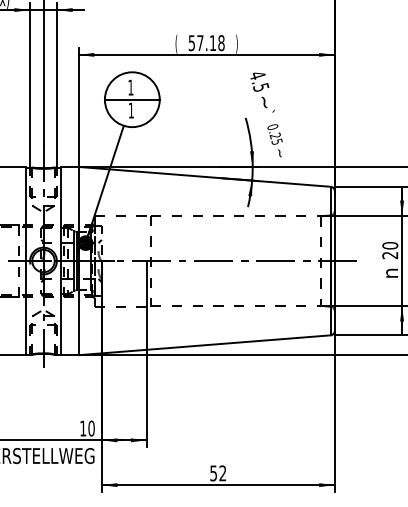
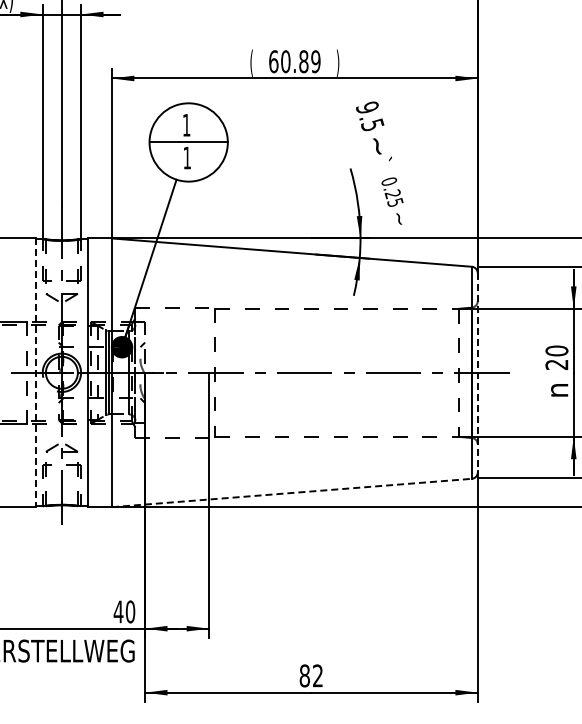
text: (206, 42) -> (294, 61), 57.18 -> 60.89
text: (257, 75) -> (367, 107), 4.5 -> 9.5
line: (334, 260) -> (477, 372), solid -> dashed
line: (25, 261) -> (36, 373), solid -> dashed
line: (204, 345) -> (291, 493), solid -> dashed
text: (83, 428) -> (118, 611), 10 -> 40
text: (213, 473) -> (304, 675), 52 -> 82

